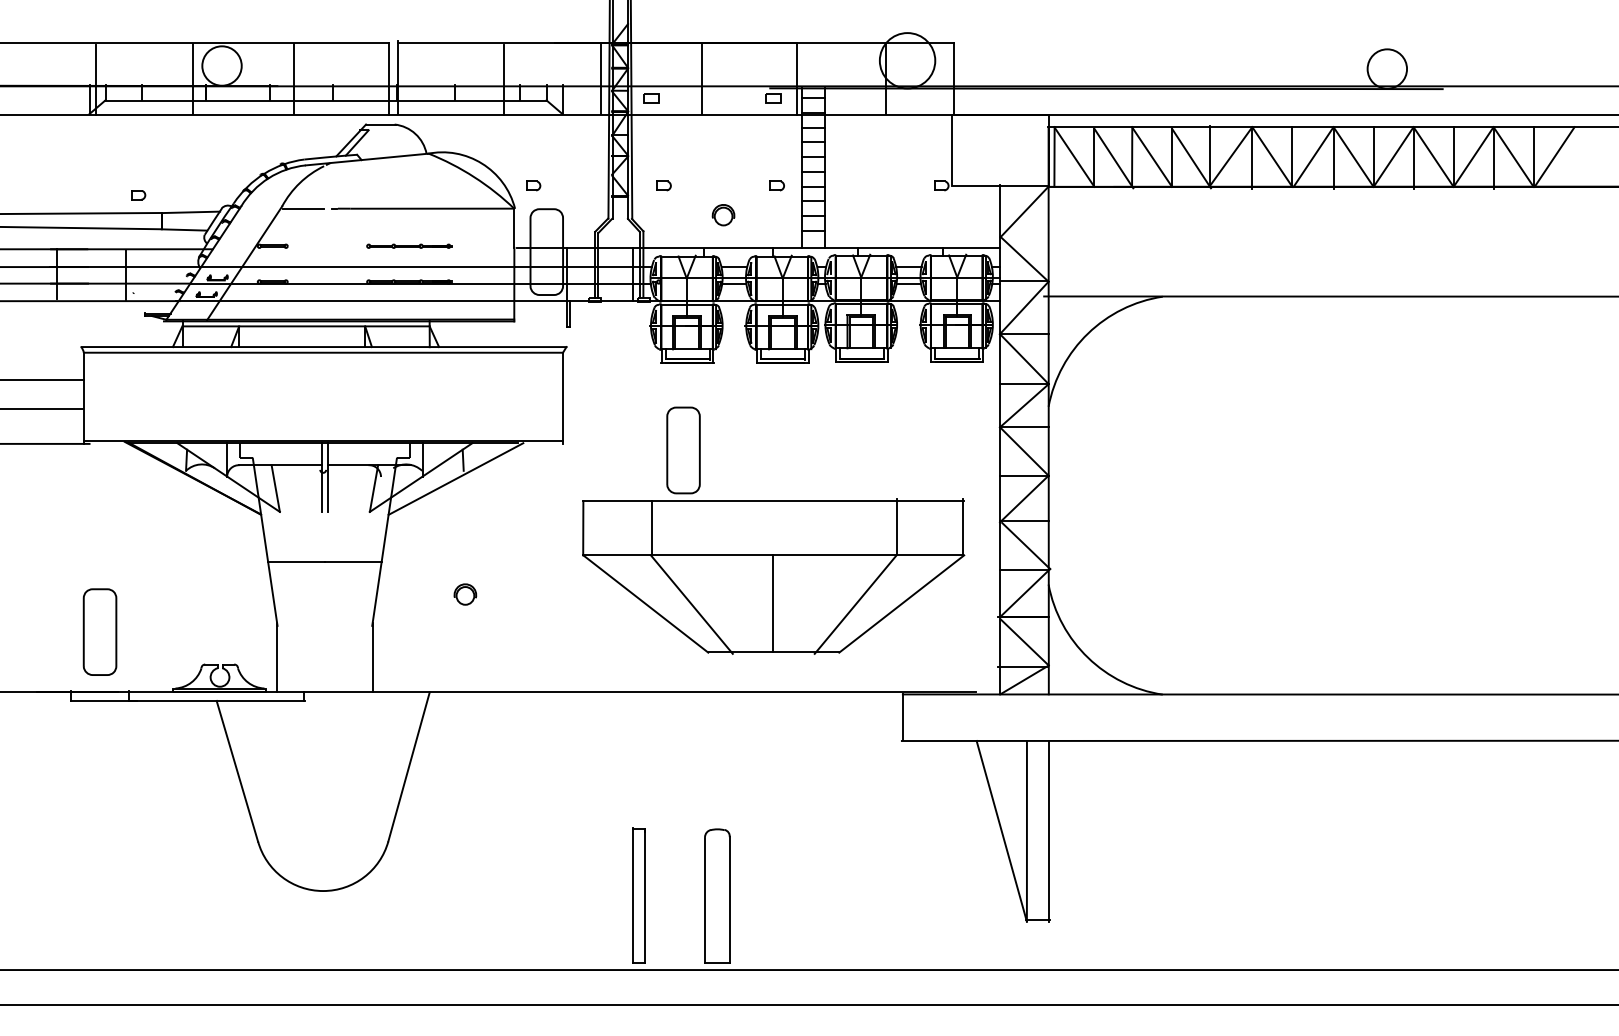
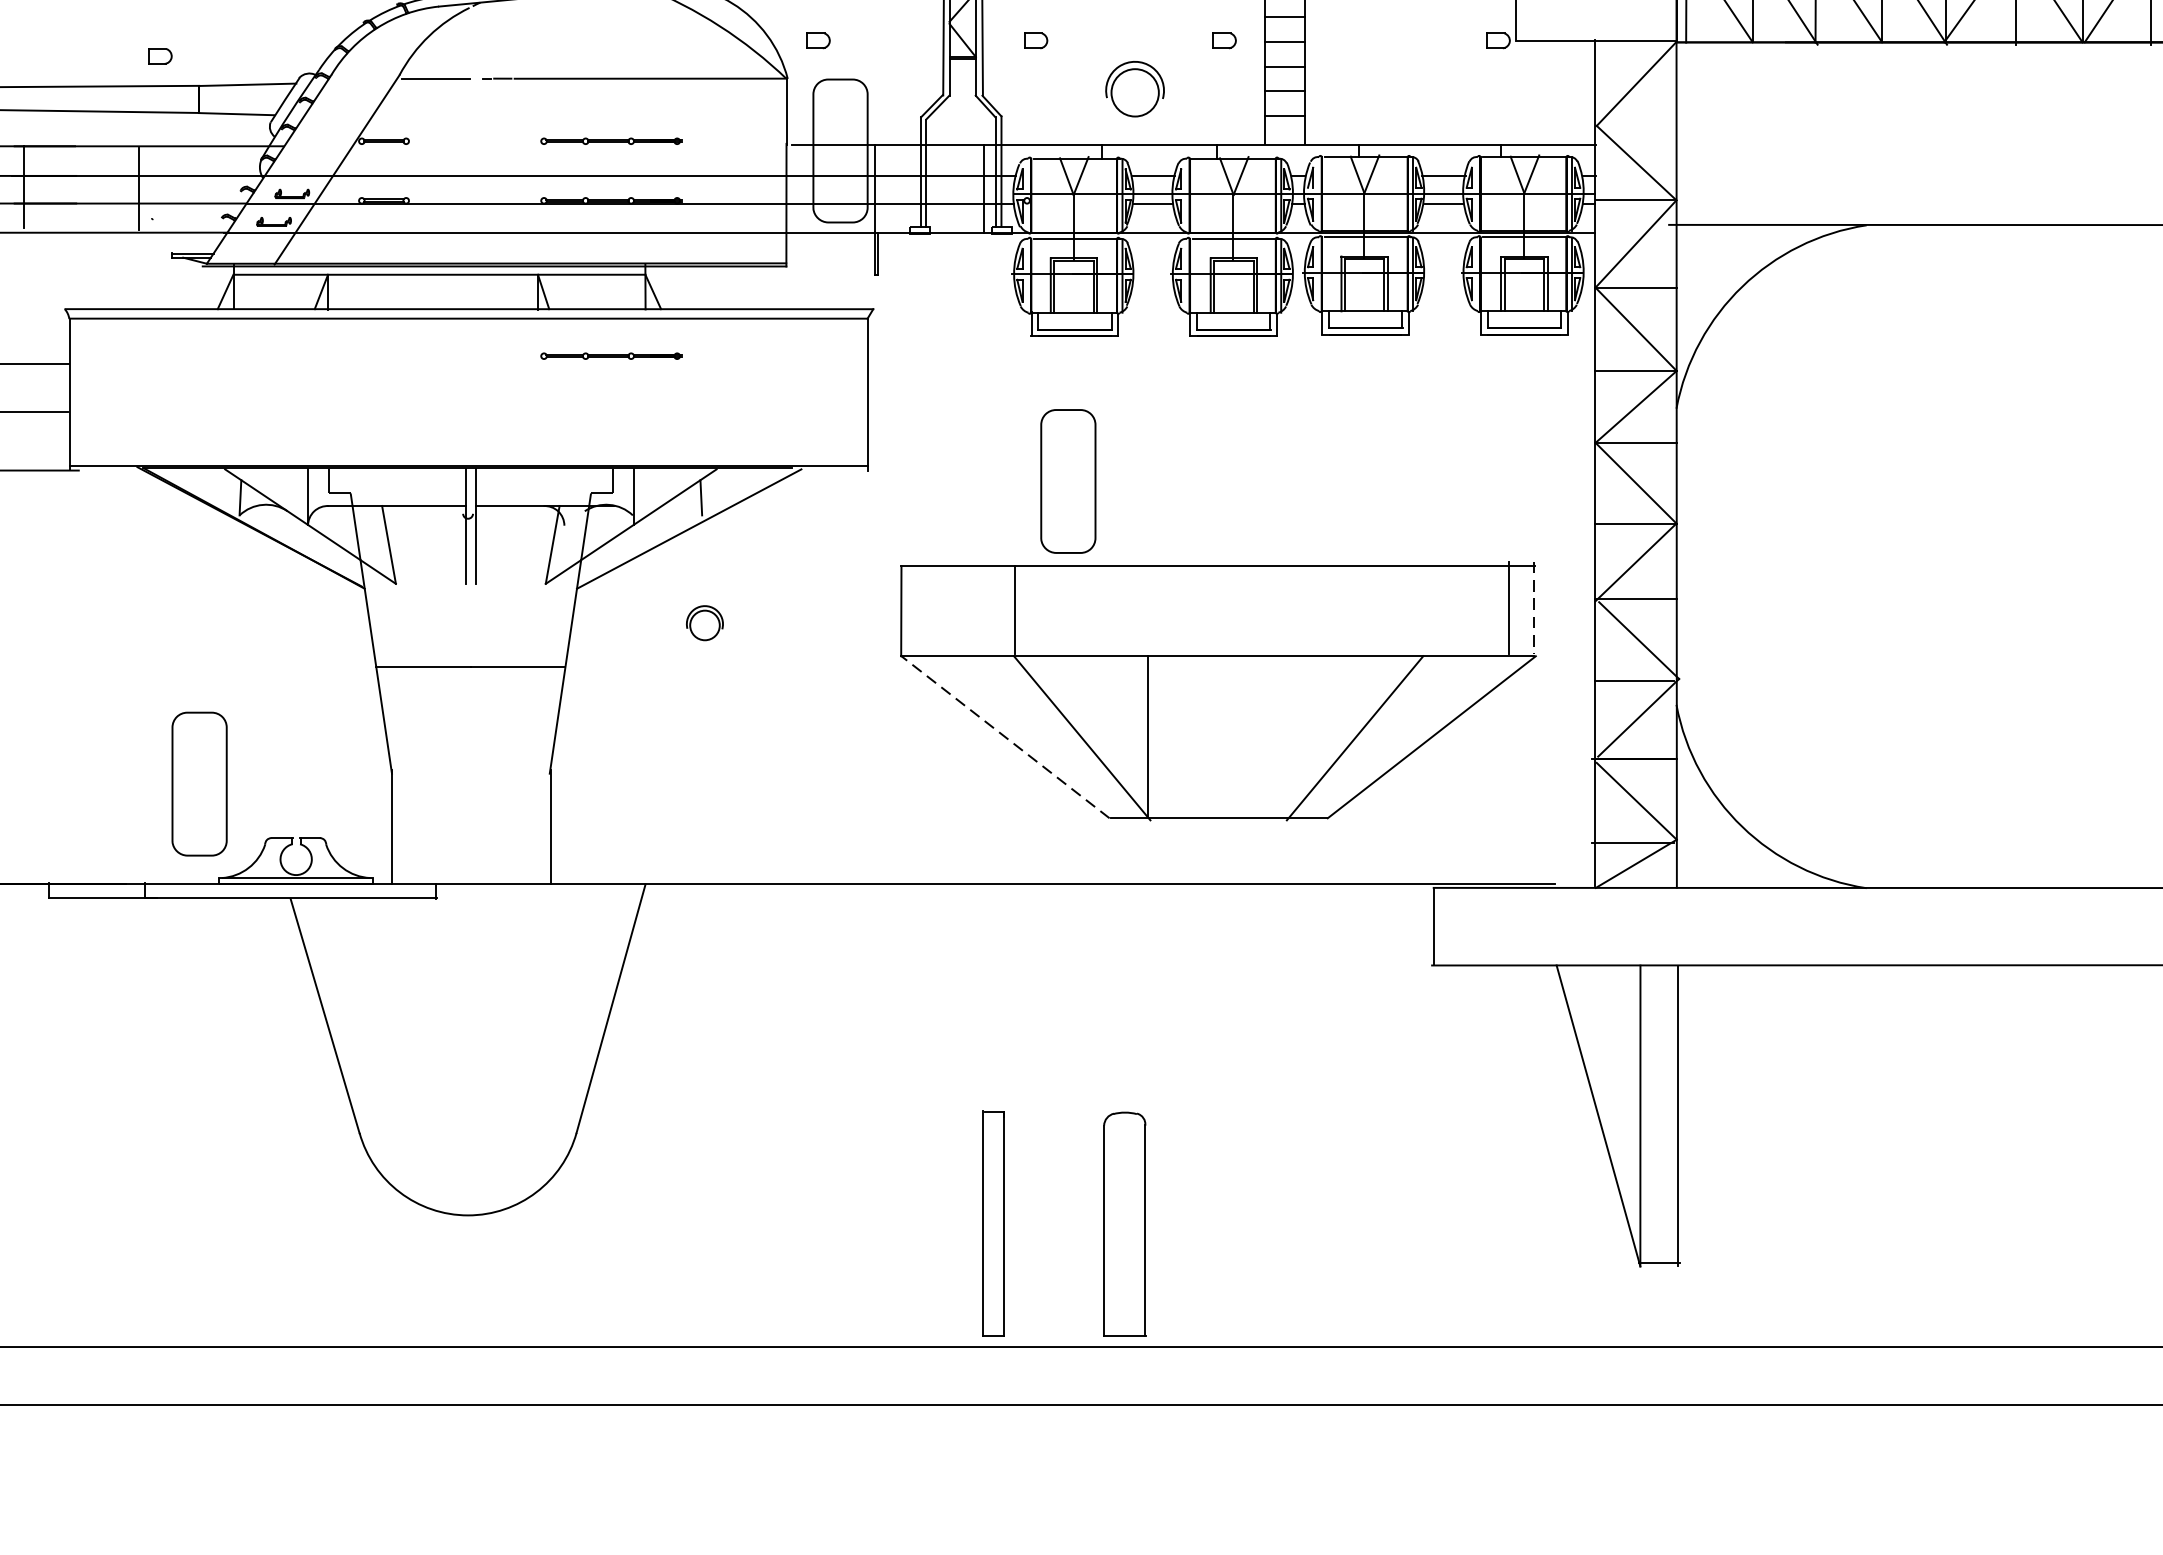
part: (723, 215) -> (1134, 90), size x1.6
part: (409, 374) -> (611, 354), added
line: (896, 525) -> (1508, 606), moved
line: (963, 526) -> (1534, 608), solid -> dashed
part: (465, 594) -> (705, 623), moved
line: (645, 603) -> (1004, 736), solid -> dashed
line: (773, 603) -> (1148, 736), moved
part: (99, 631) -> (198, 783), moved

